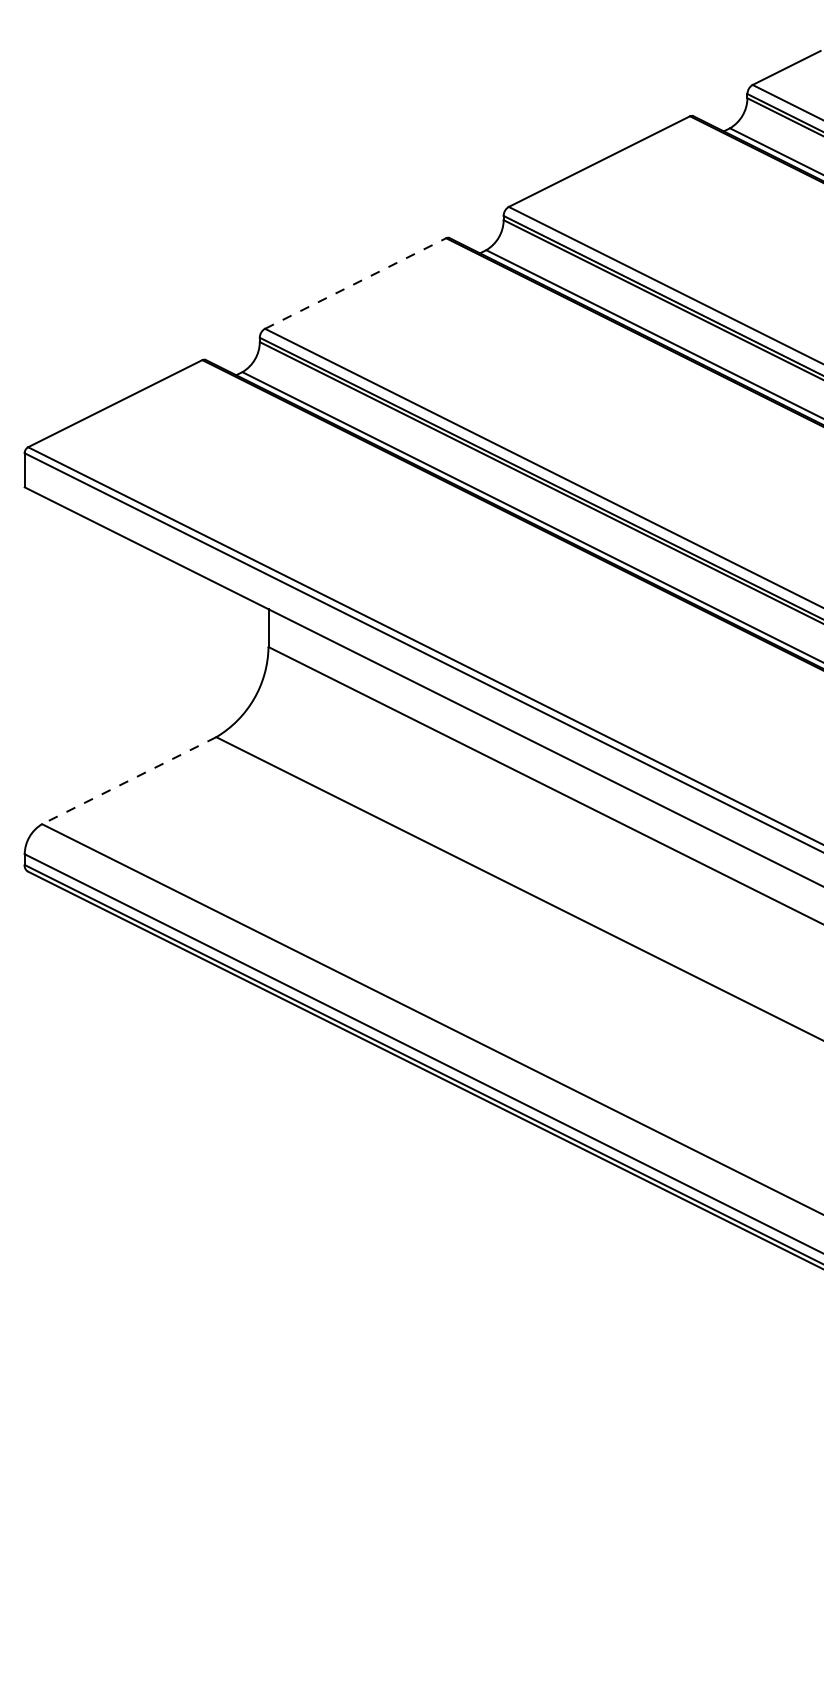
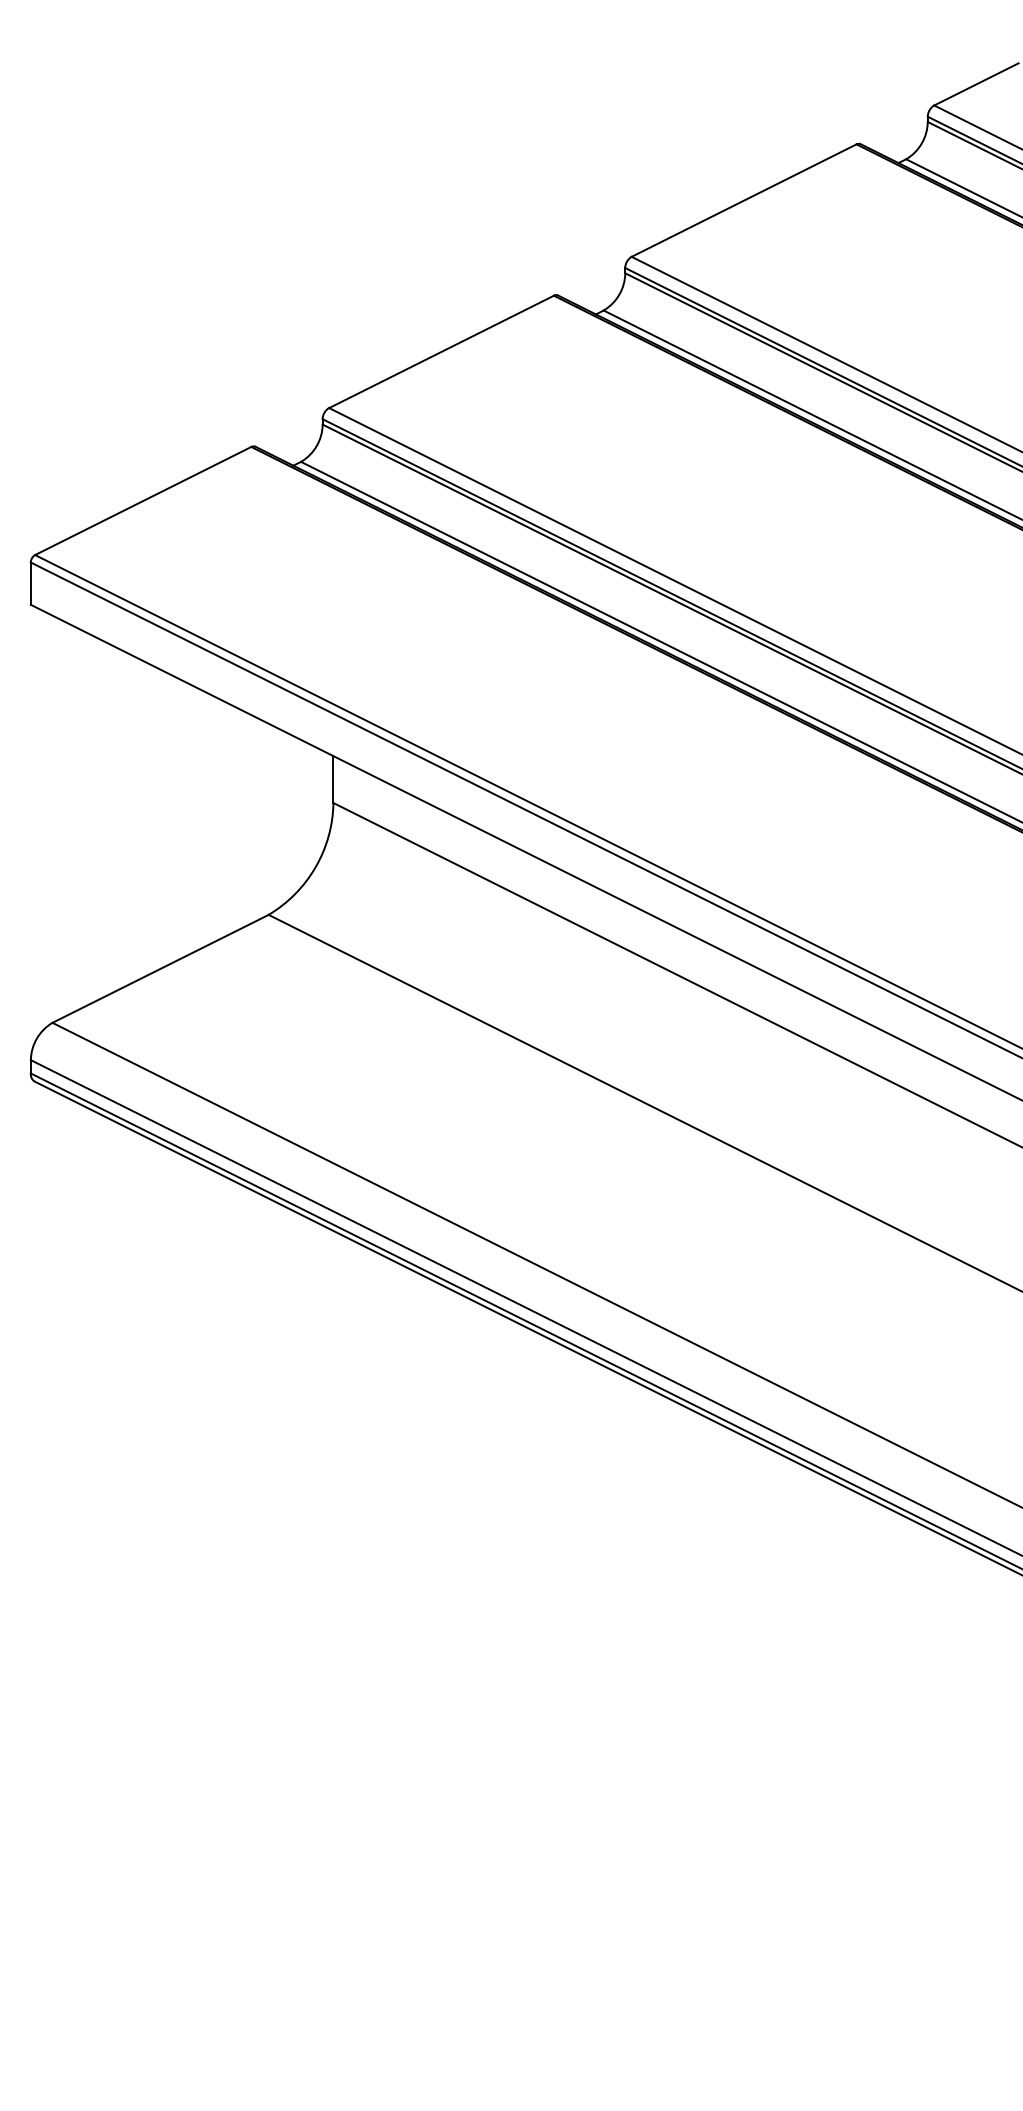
line: (356, 283) -> (442, 351), dashed -> solid
line: (128, 780) -> (159, 968), dashed -> solid

